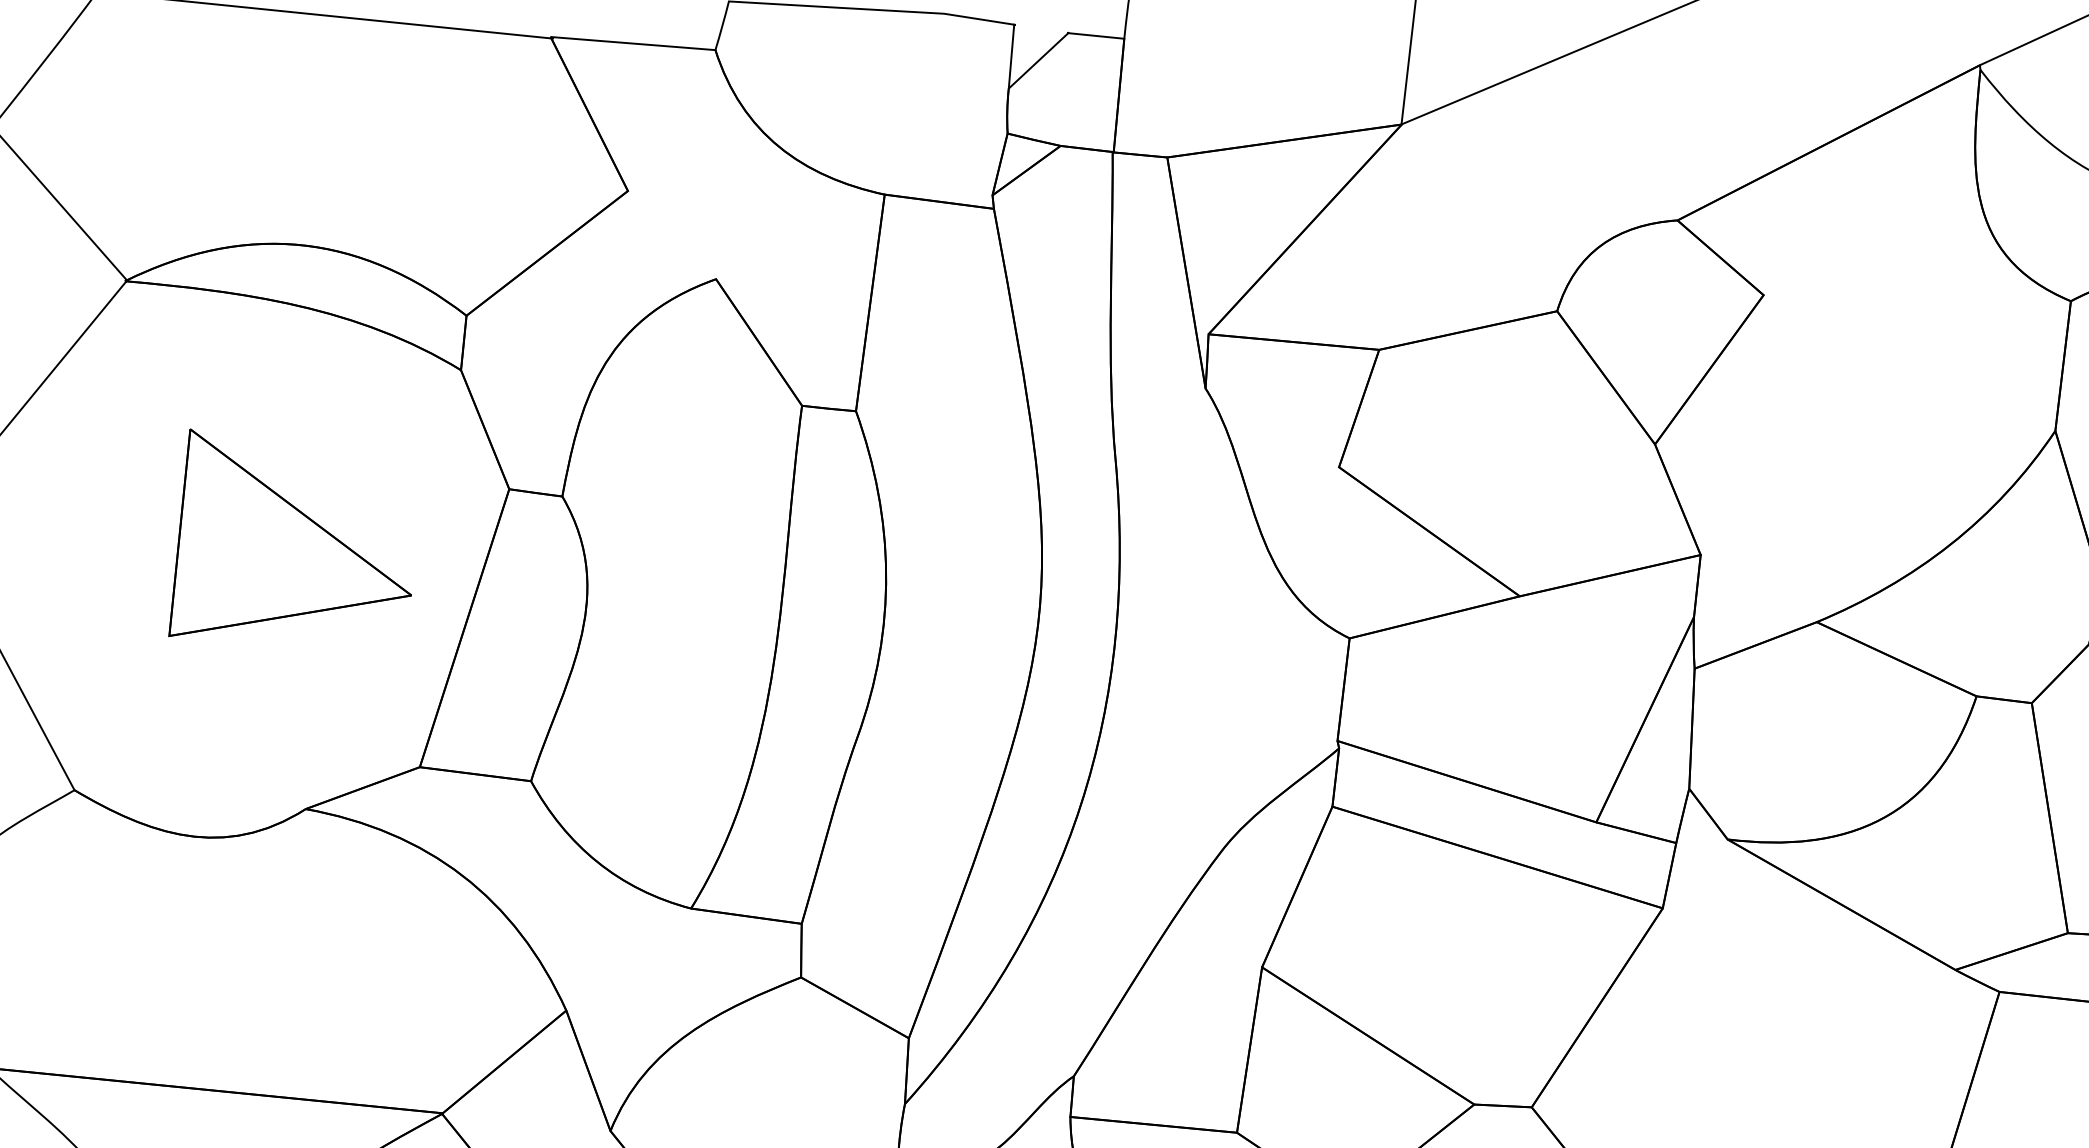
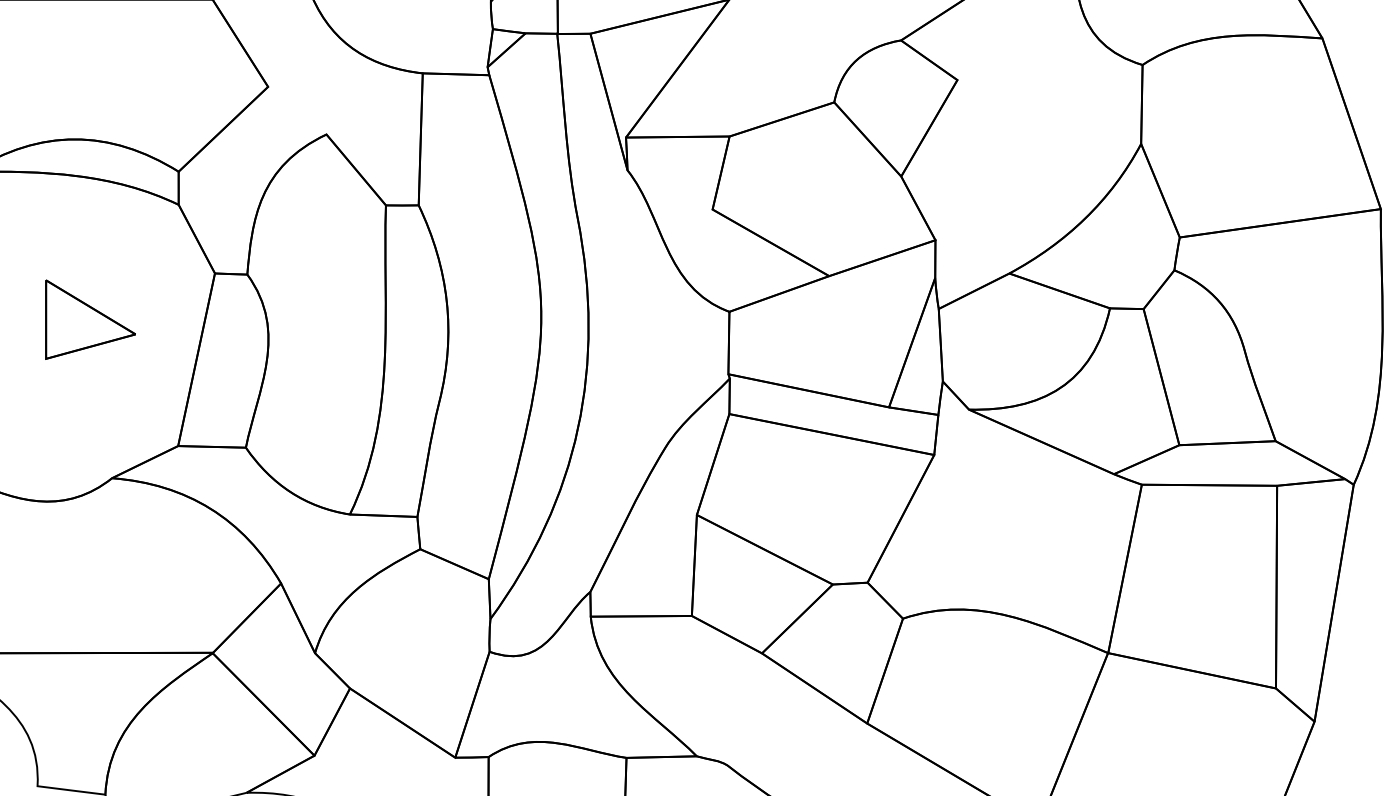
part: (296, 544) -> (90, 319), size x0.62

